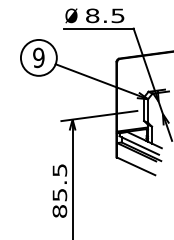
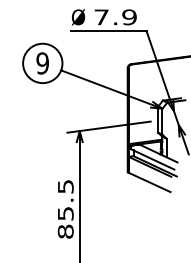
text: (105, 15) -> (115, 17), 8.5 -> 7.9

